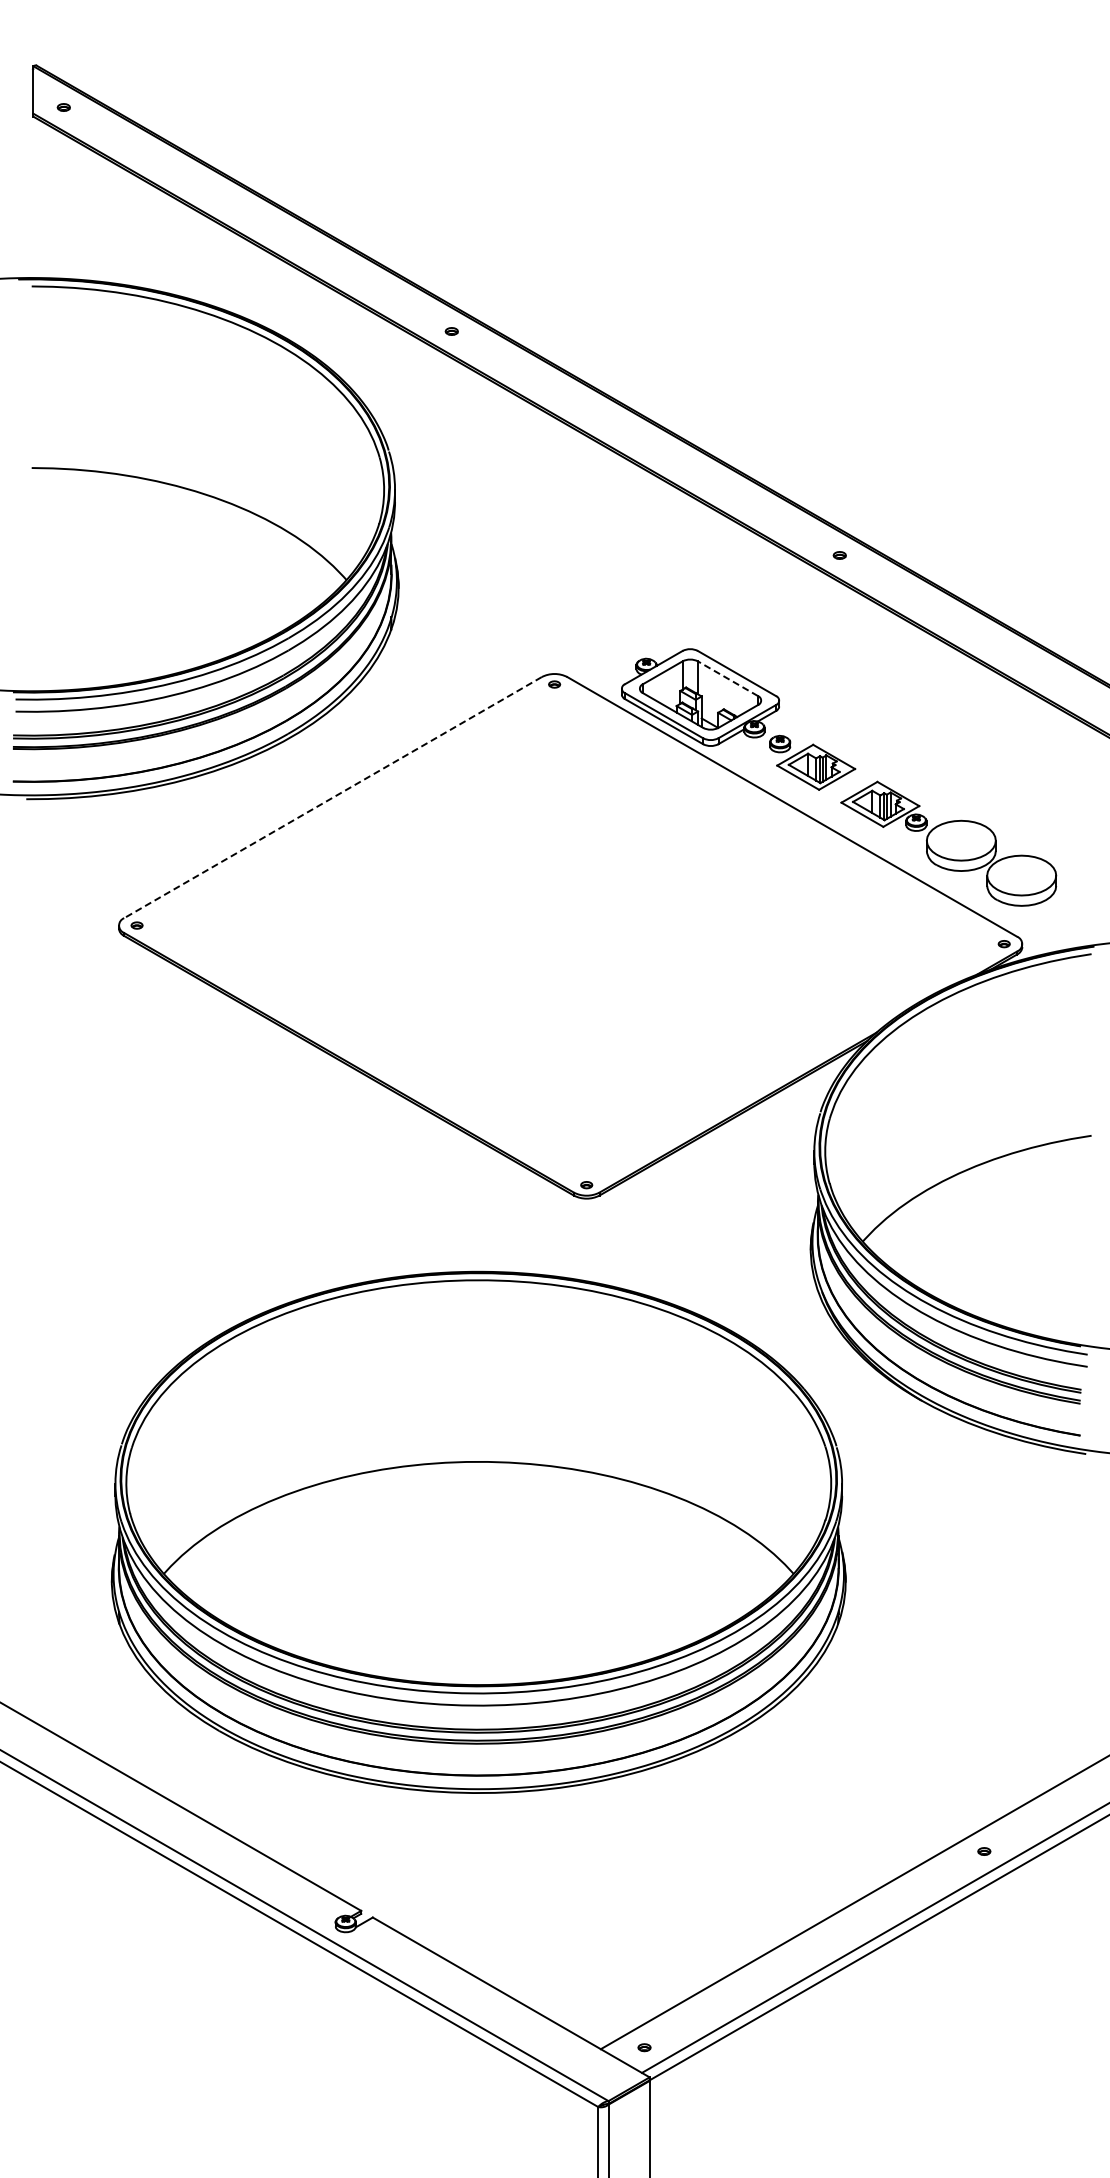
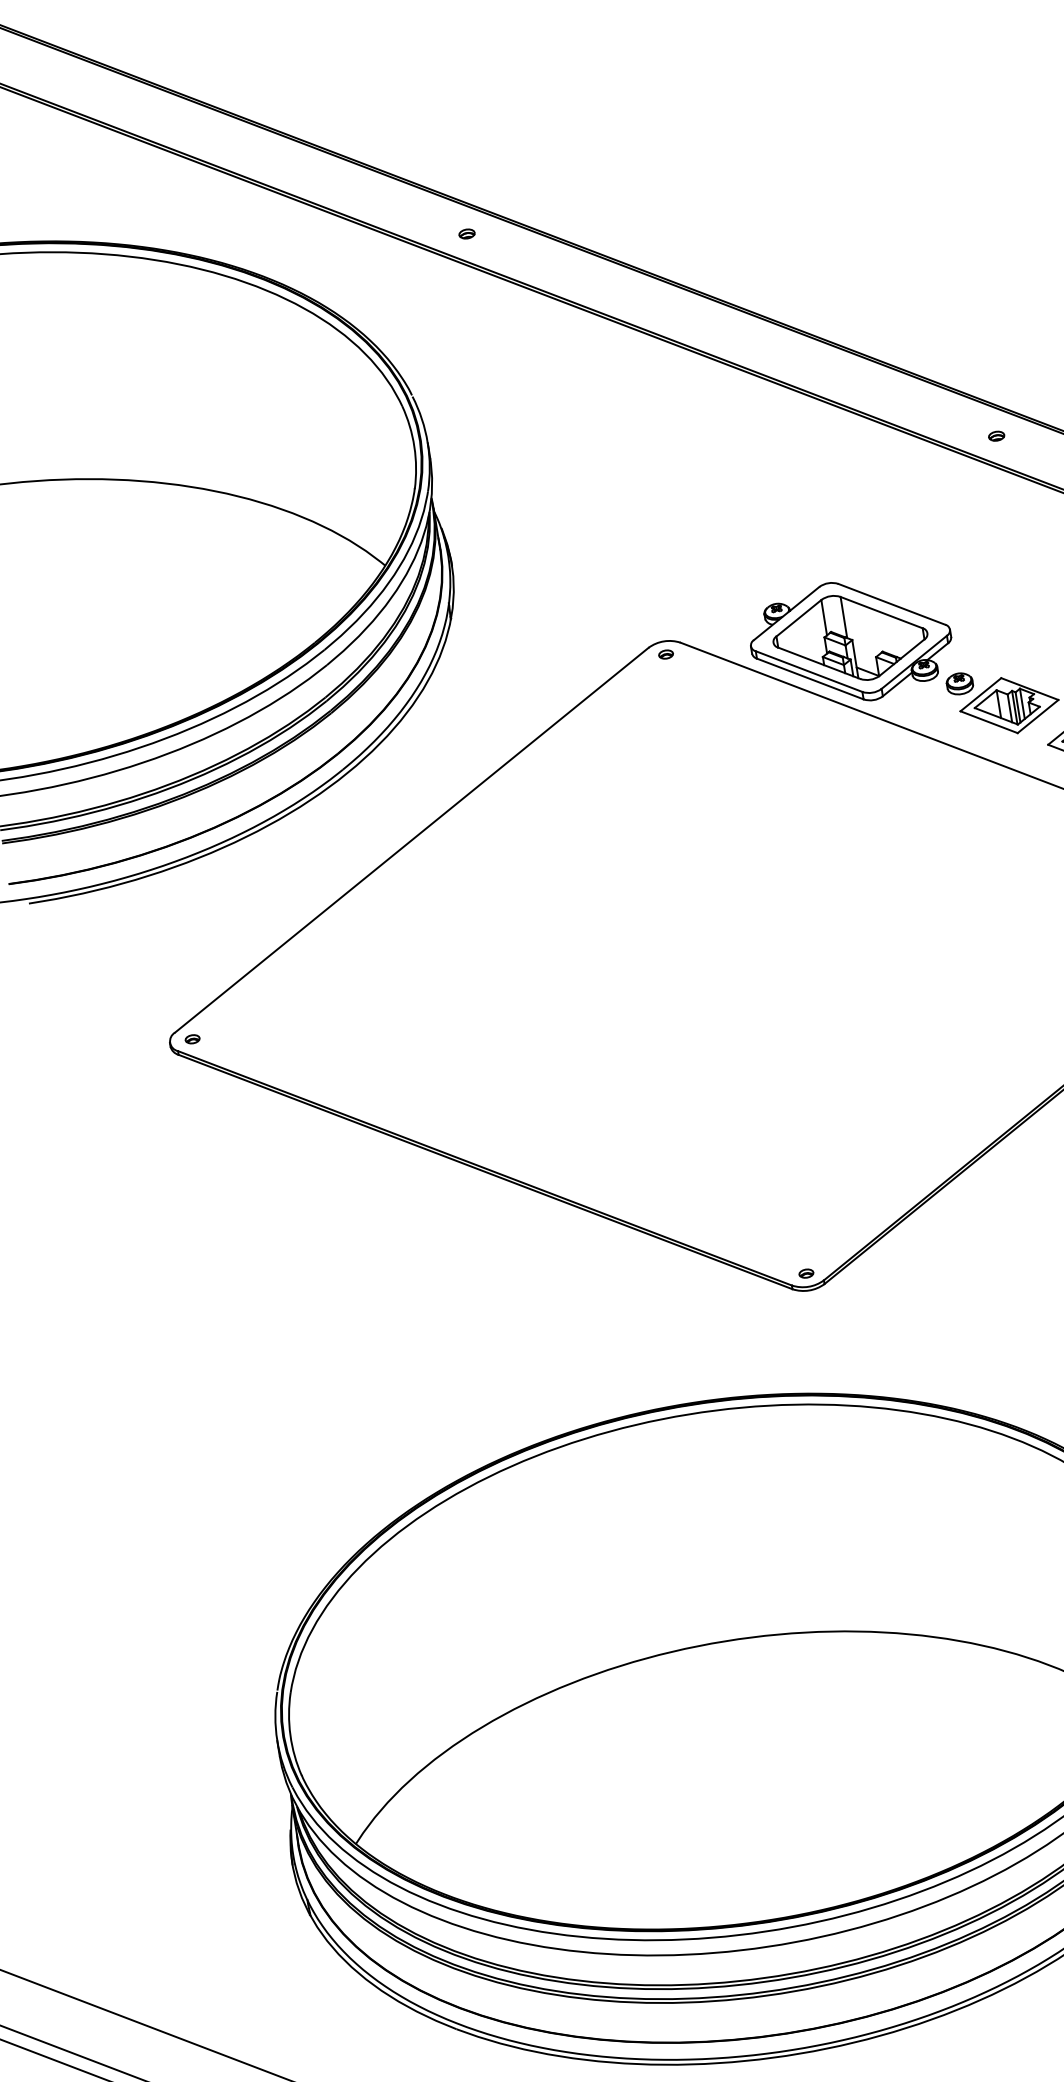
line: (728, 678) -> (882, 612), dashed -> solid
line: (332, 797) -> (411, 840), dashed -> solid

